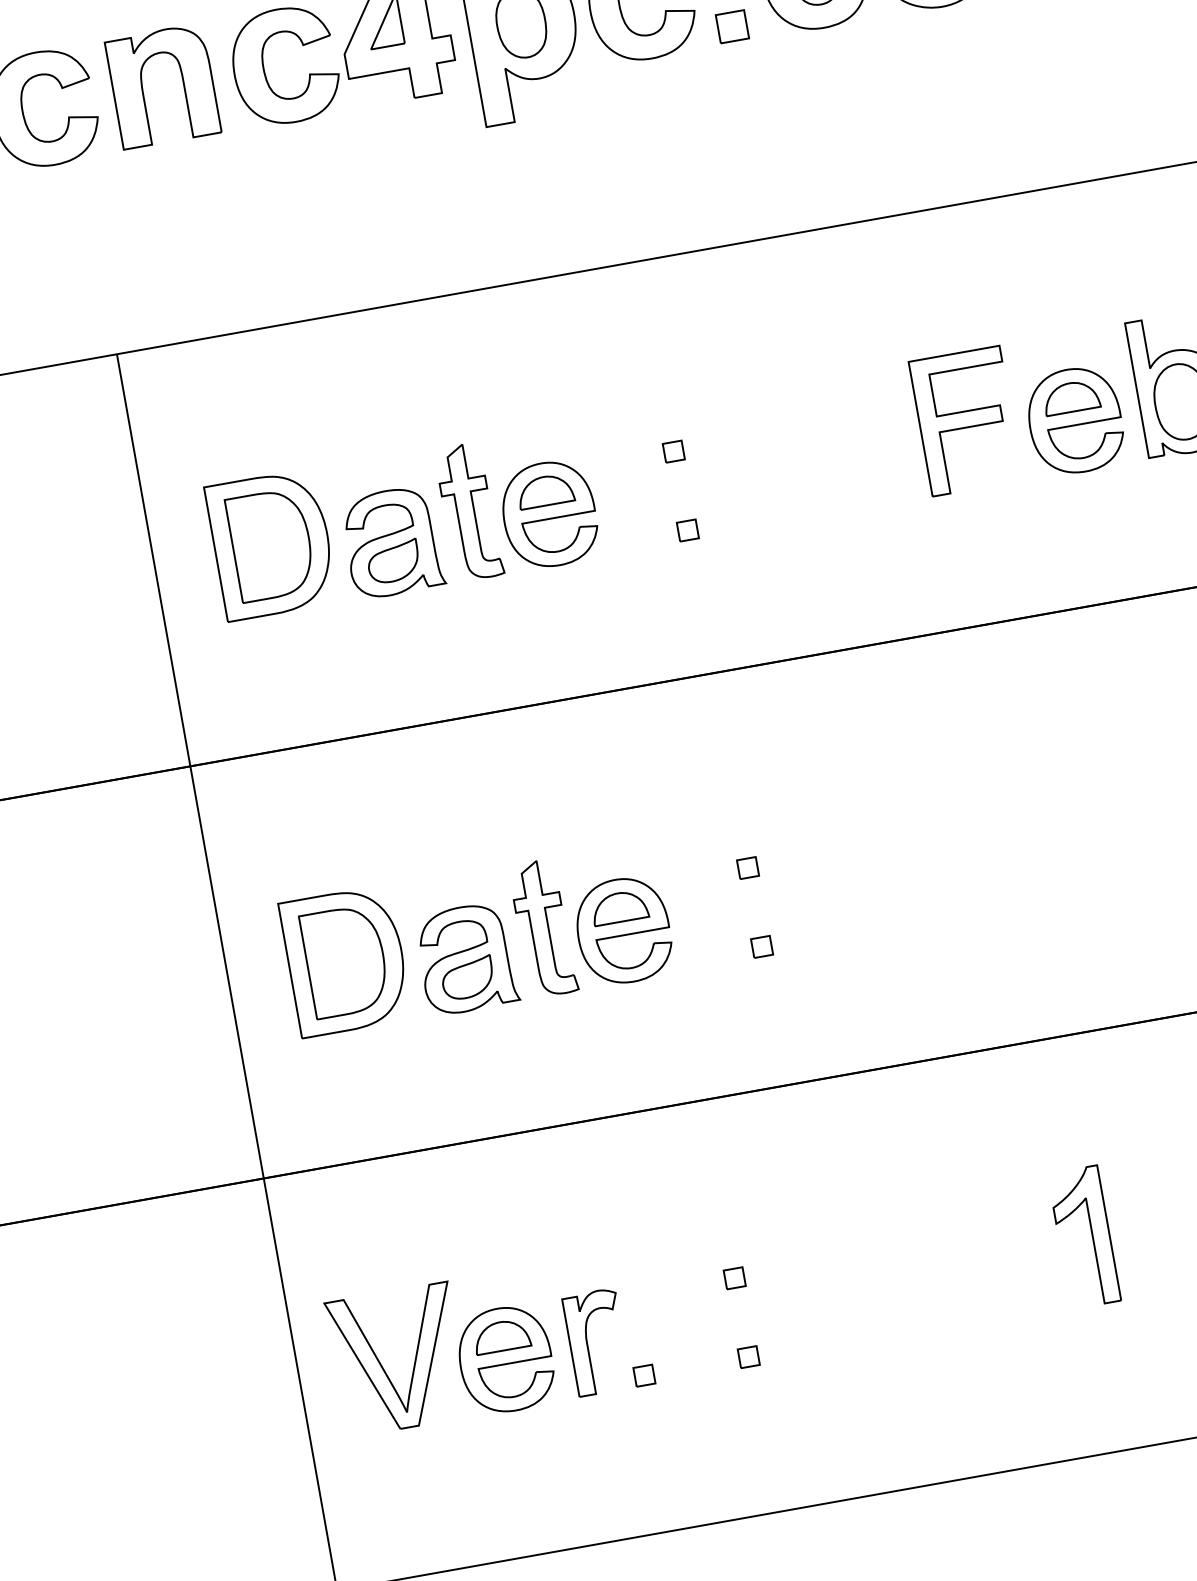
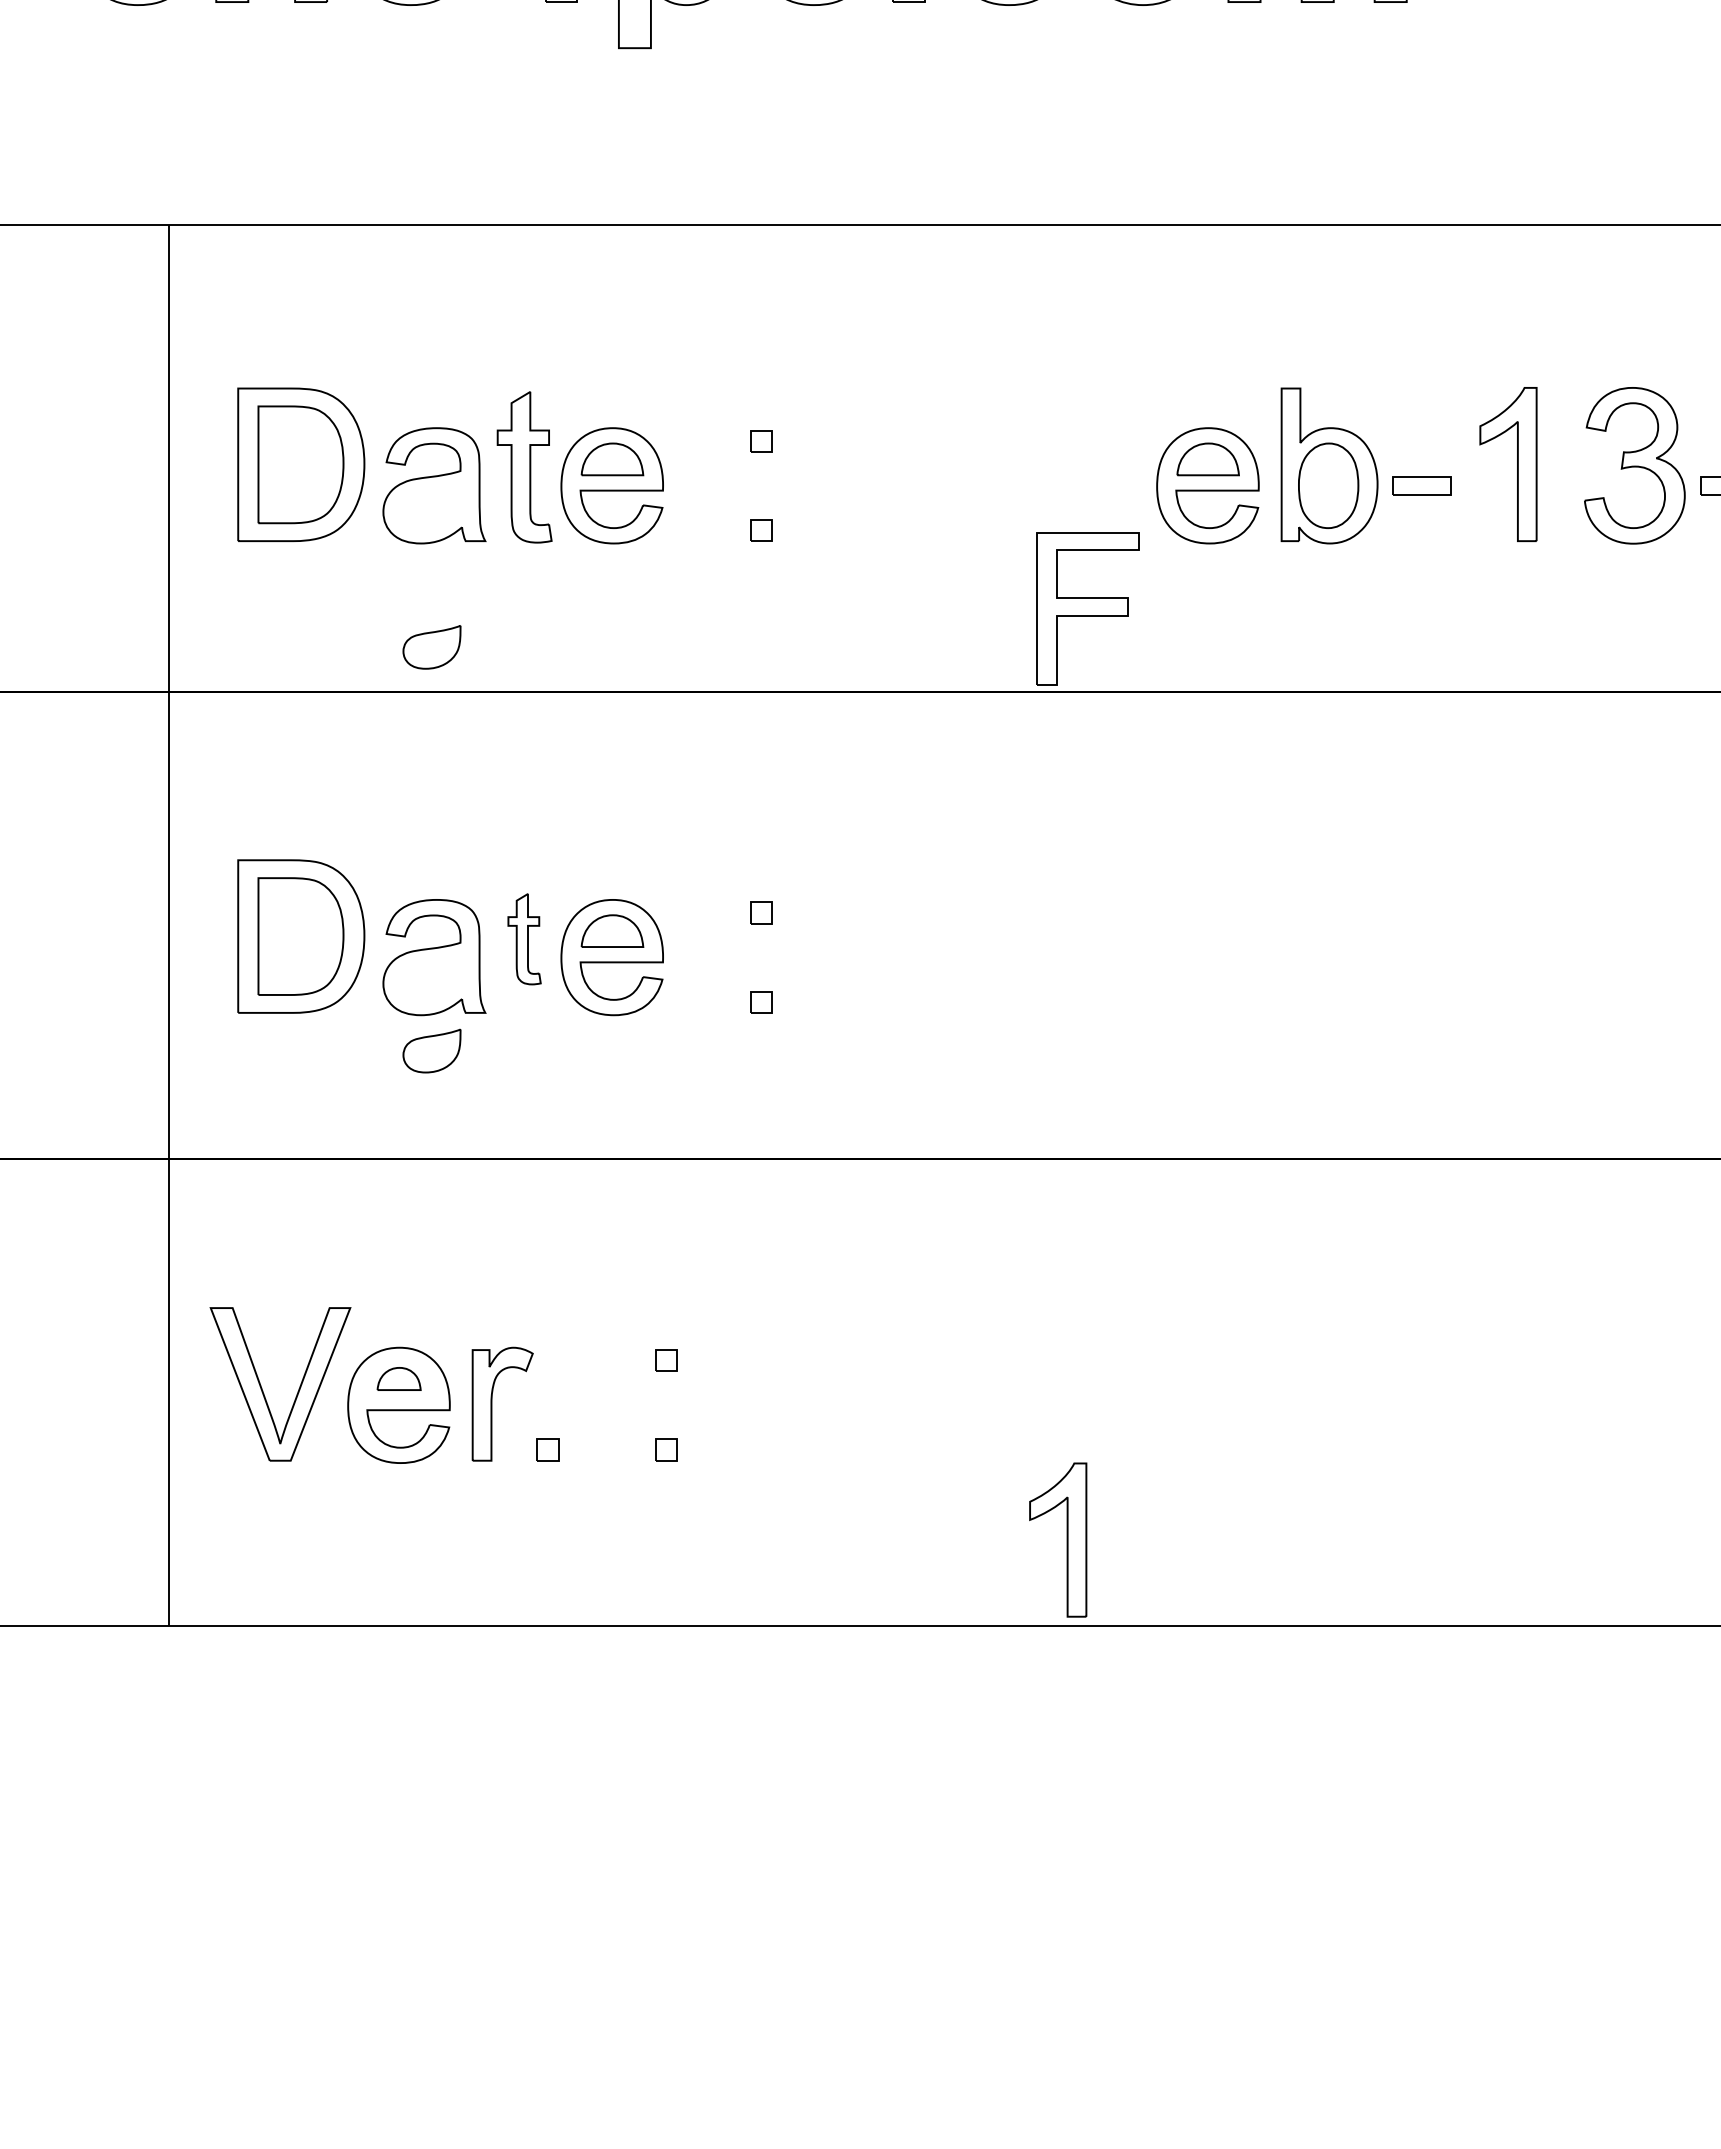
part: (965, 420) -> (1087, 608), moved
part: (393, 562) -> (431, 647), moved
part: (543, 928) -> (524, 939), size x0.6
part: (467, 977) -> (431, 1050), moved
part: (1091, 1235) -> (1066, 1539), moved
part: (501, 1336) -> (398, 1378), size x0.7

